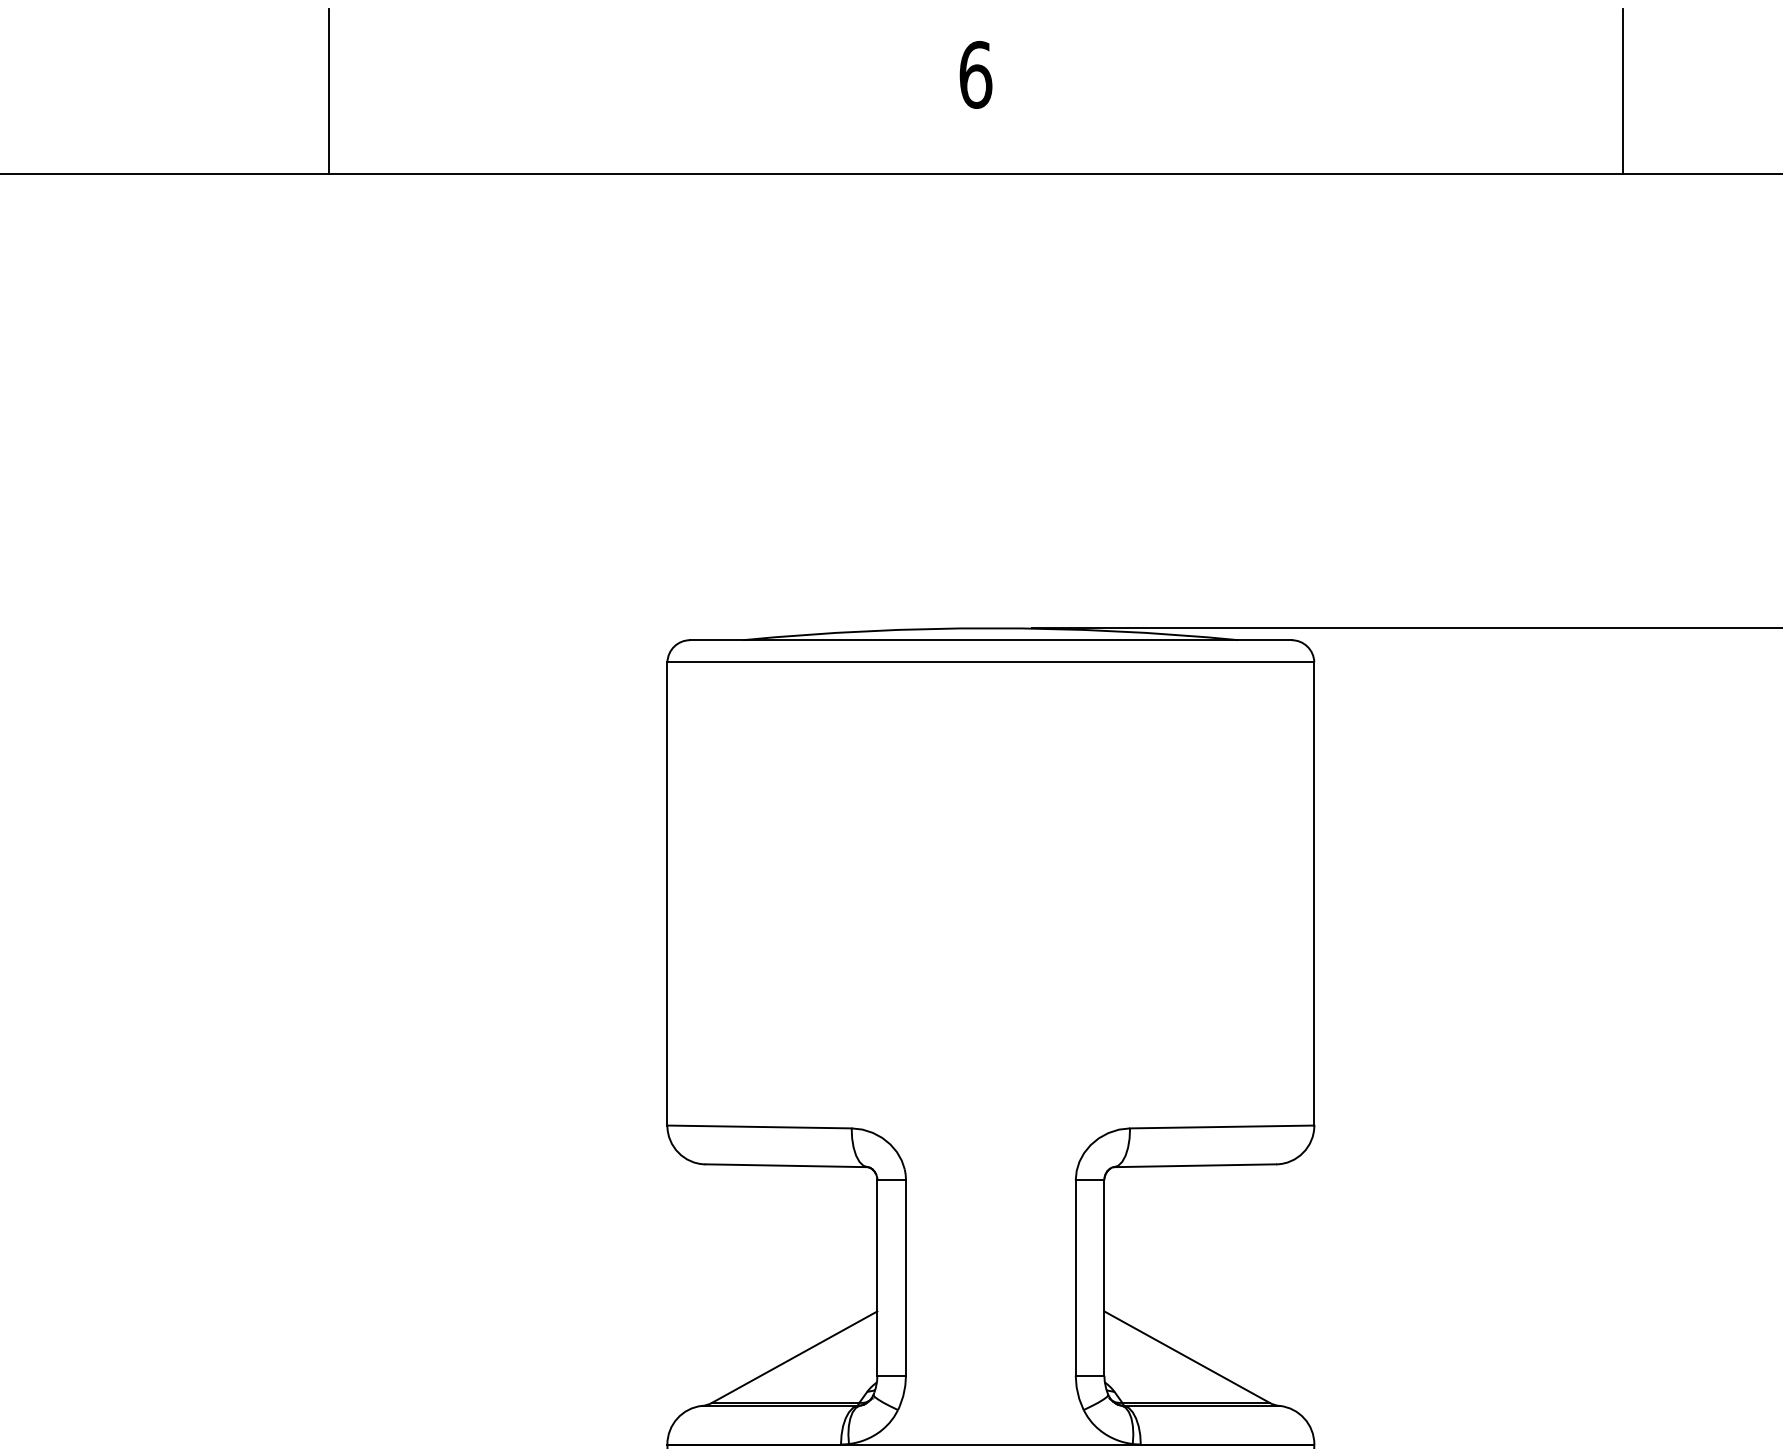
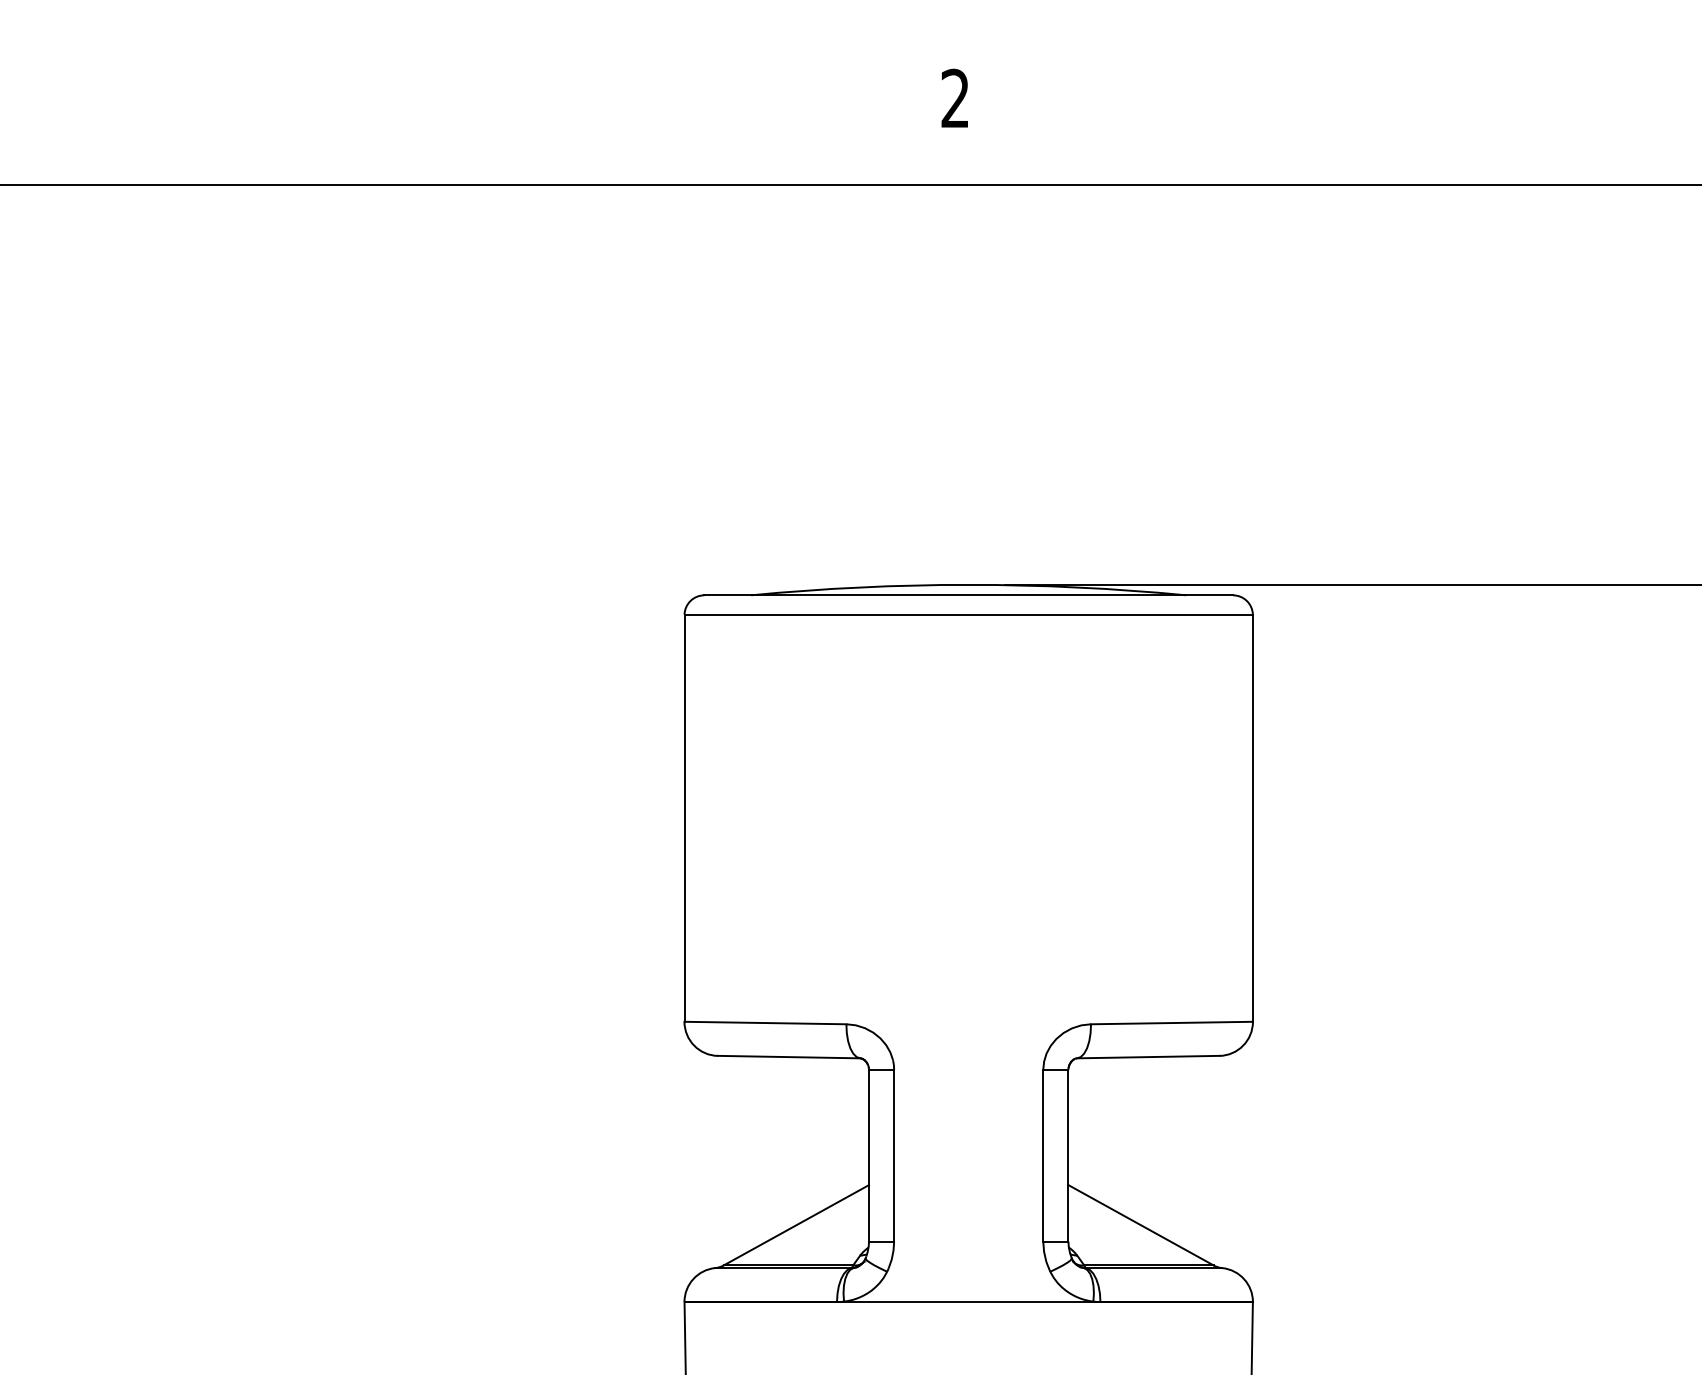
text: (975, 74) -> (955, 98), 6 -> 2
line: (328, 90) -> (386, 112), removed
line: (1623, 90) -> (1524, 112), removed

